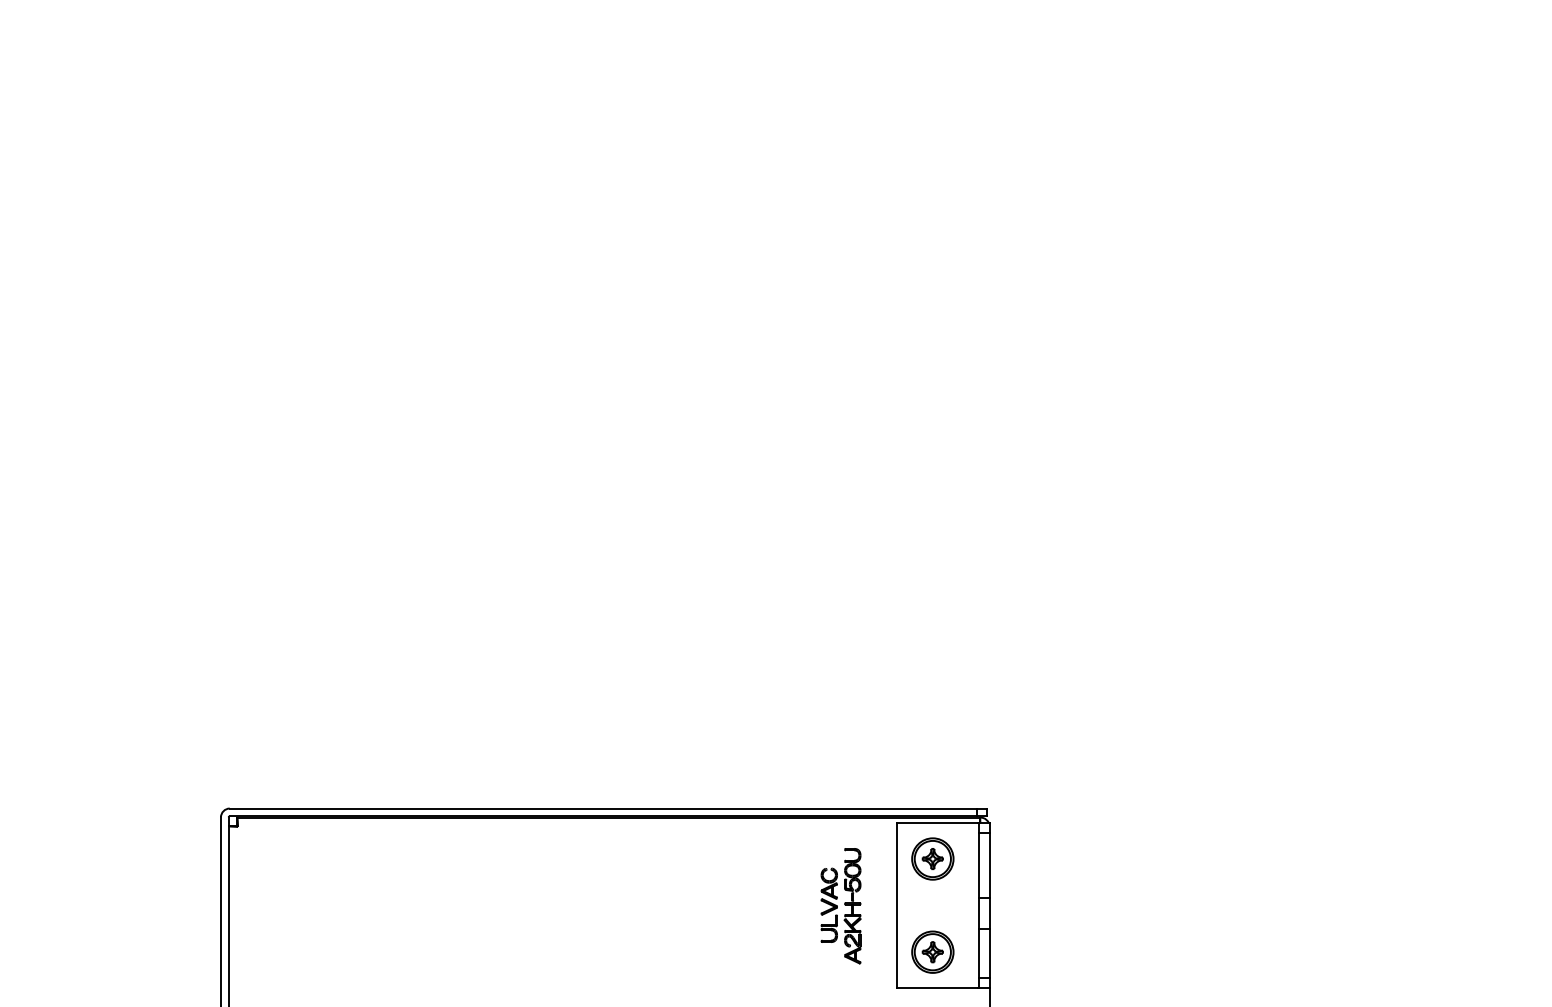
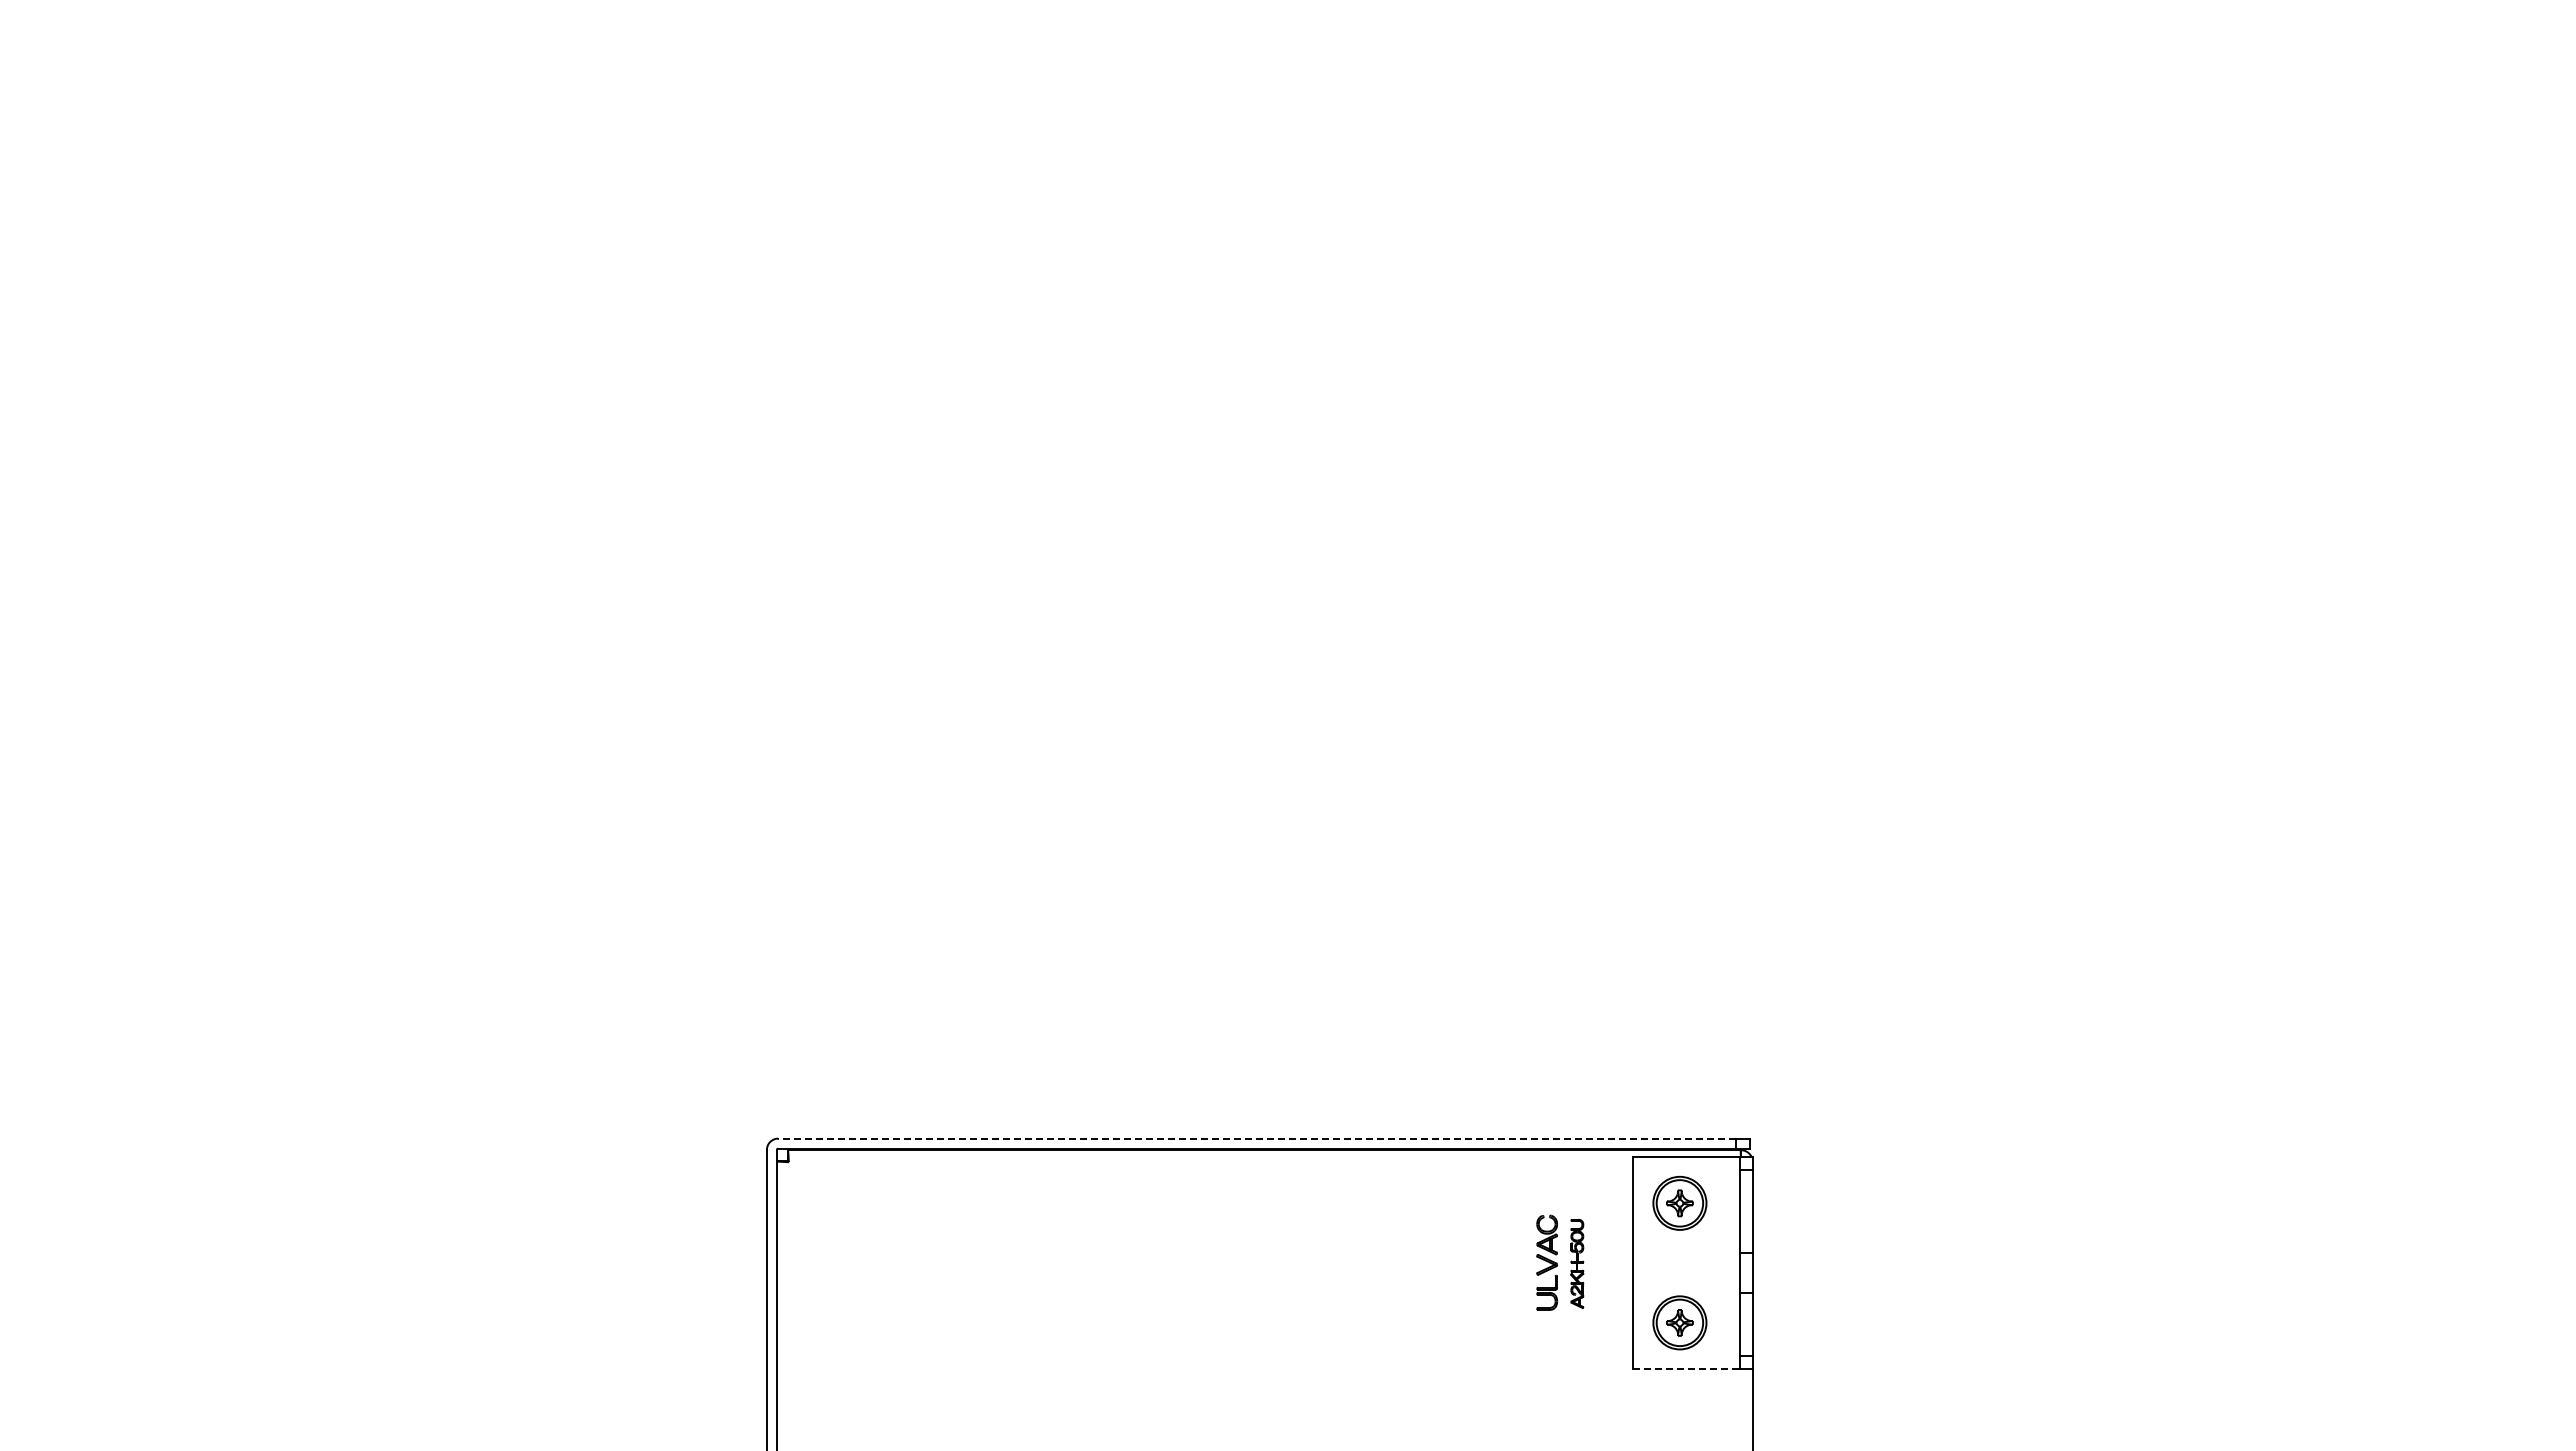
line: (602, 808) -> (1256, 1138), solid -> dashed
part: (852, 905) -> (1577, 1263), size x0.6
line: (937, 988) -> (1686, 1369), solid -> dashed

